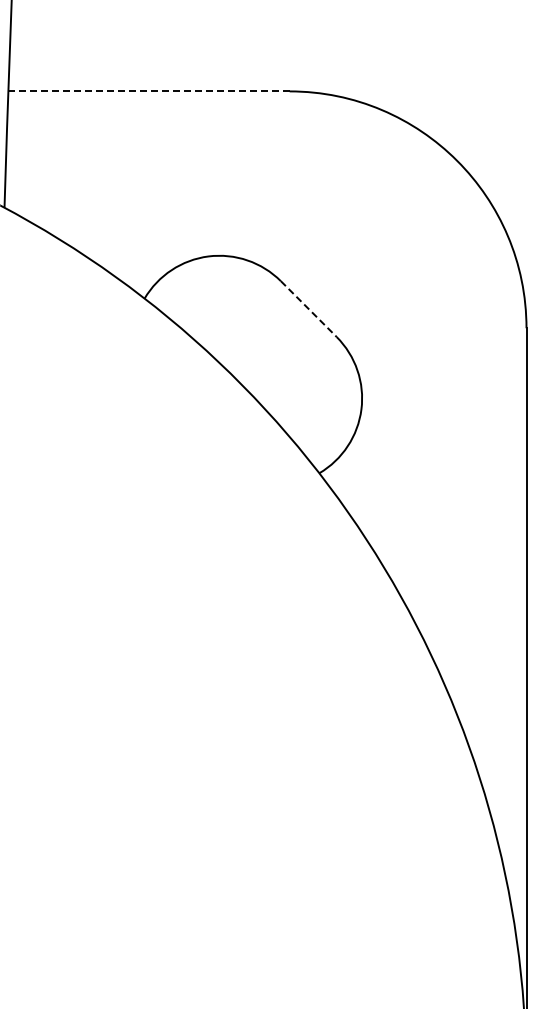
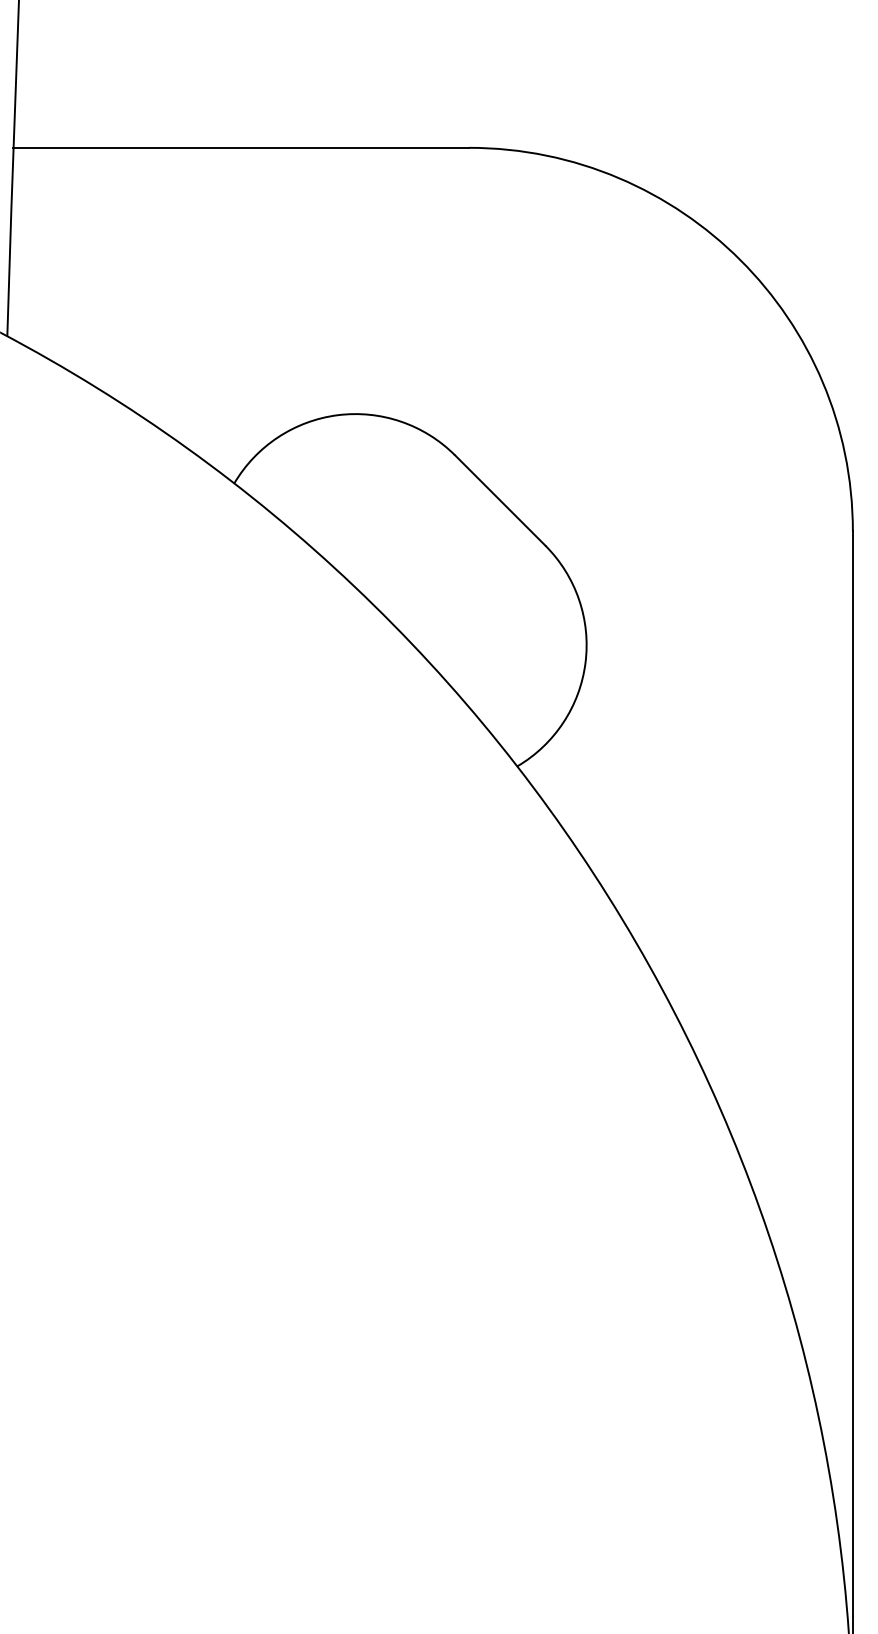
line: (148, 91) -> (240, 147), dashed -> solid
line: (309, 309) -> (501, 501), dashed -> solid

